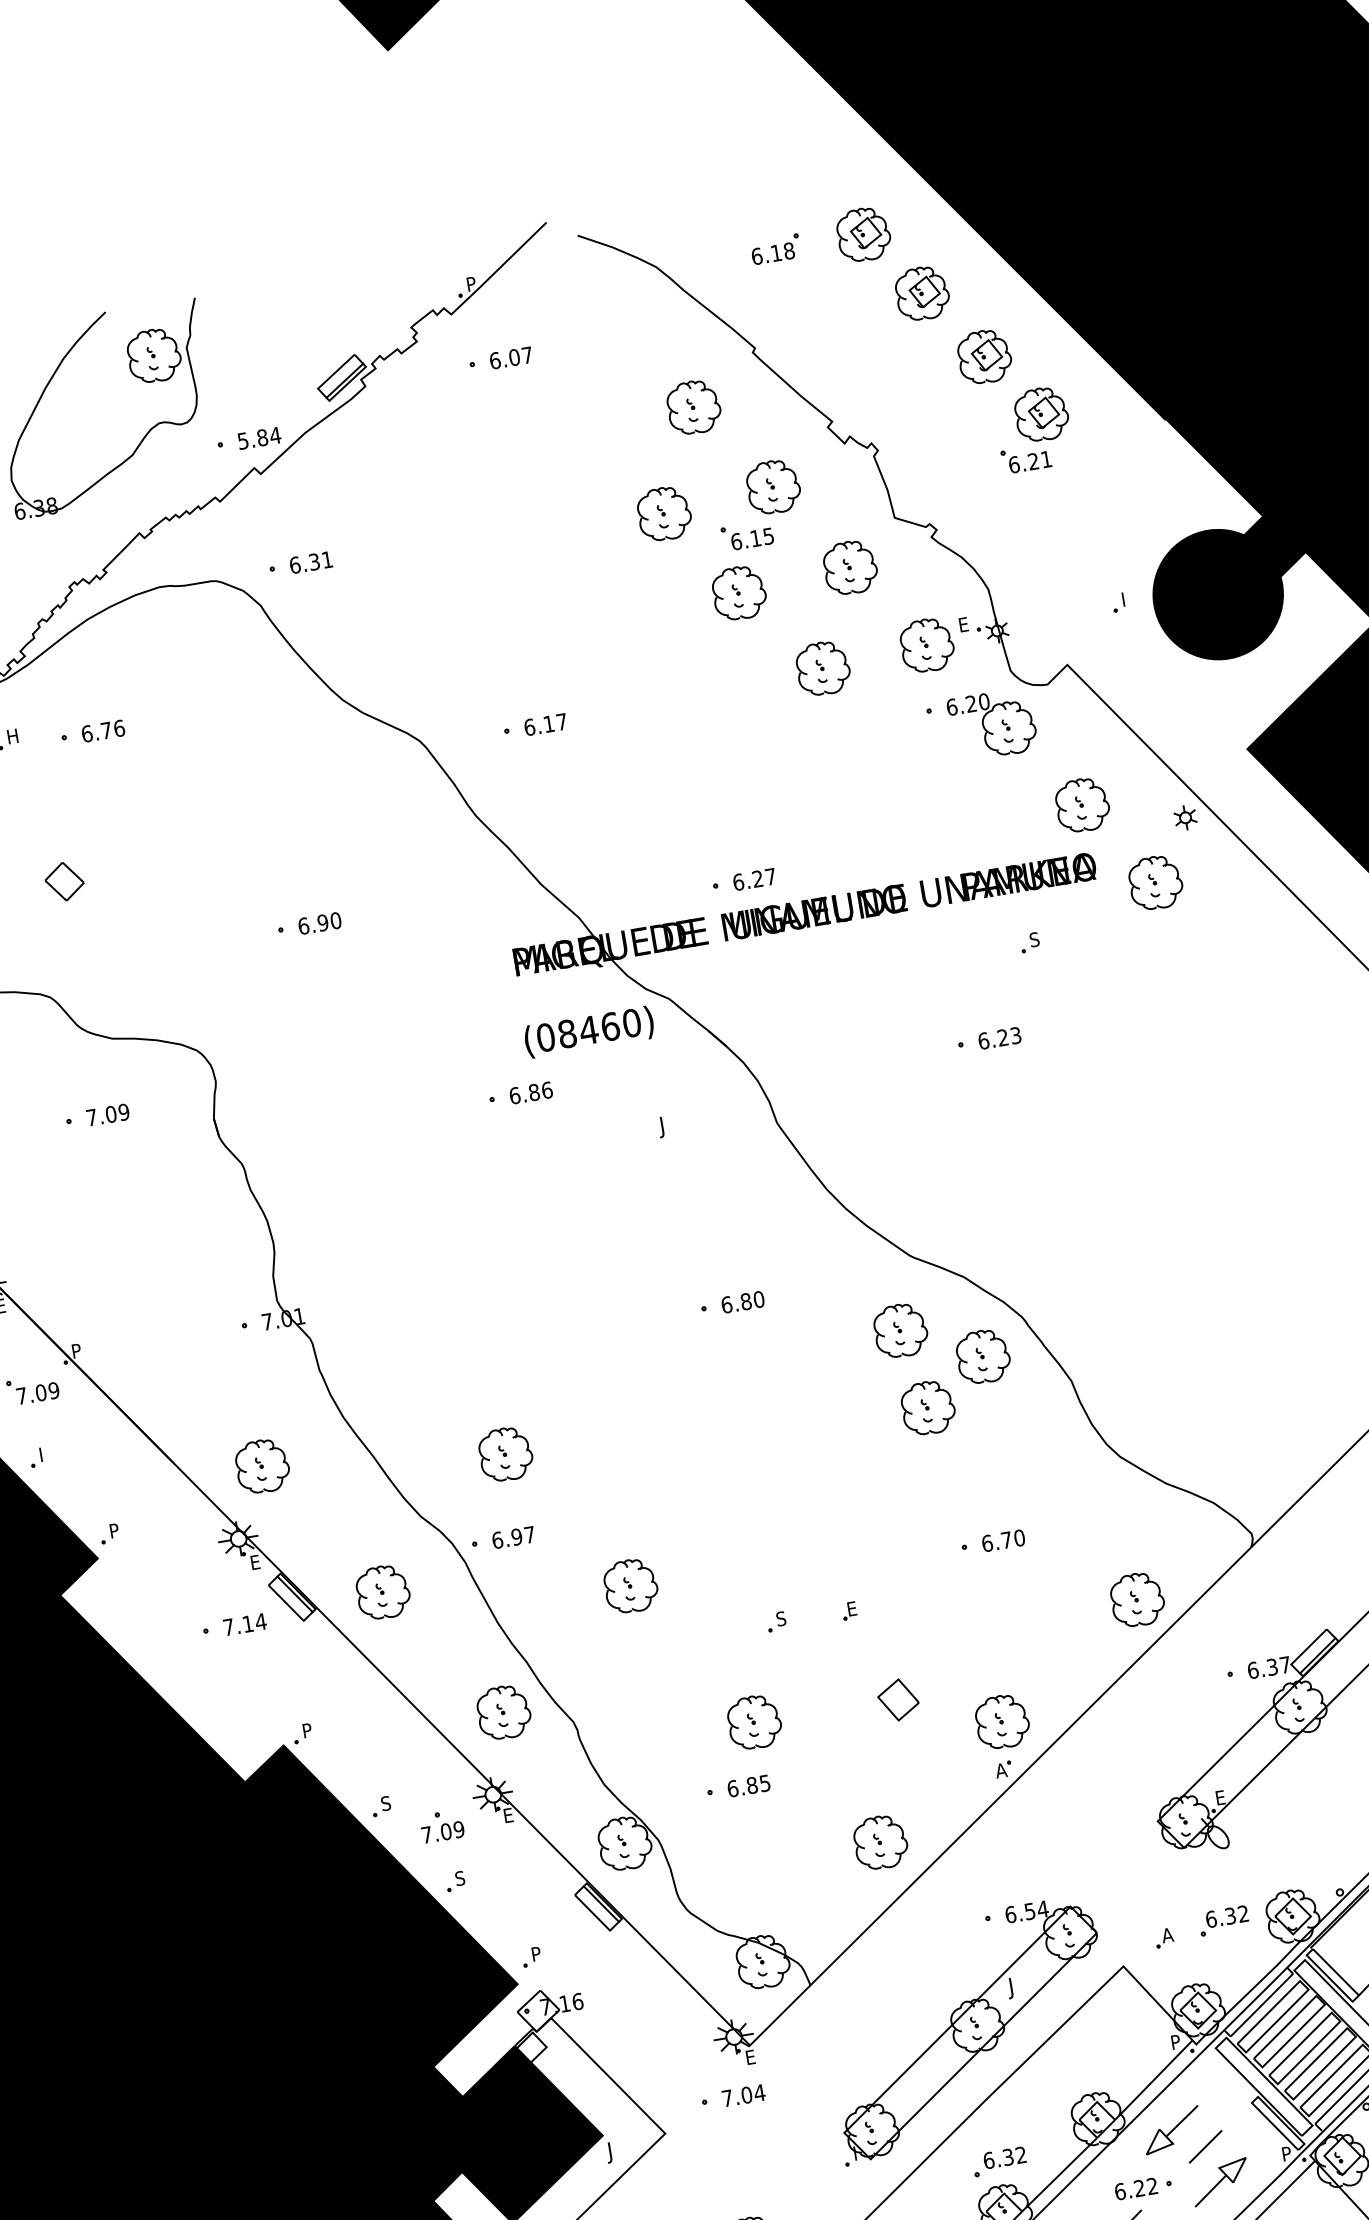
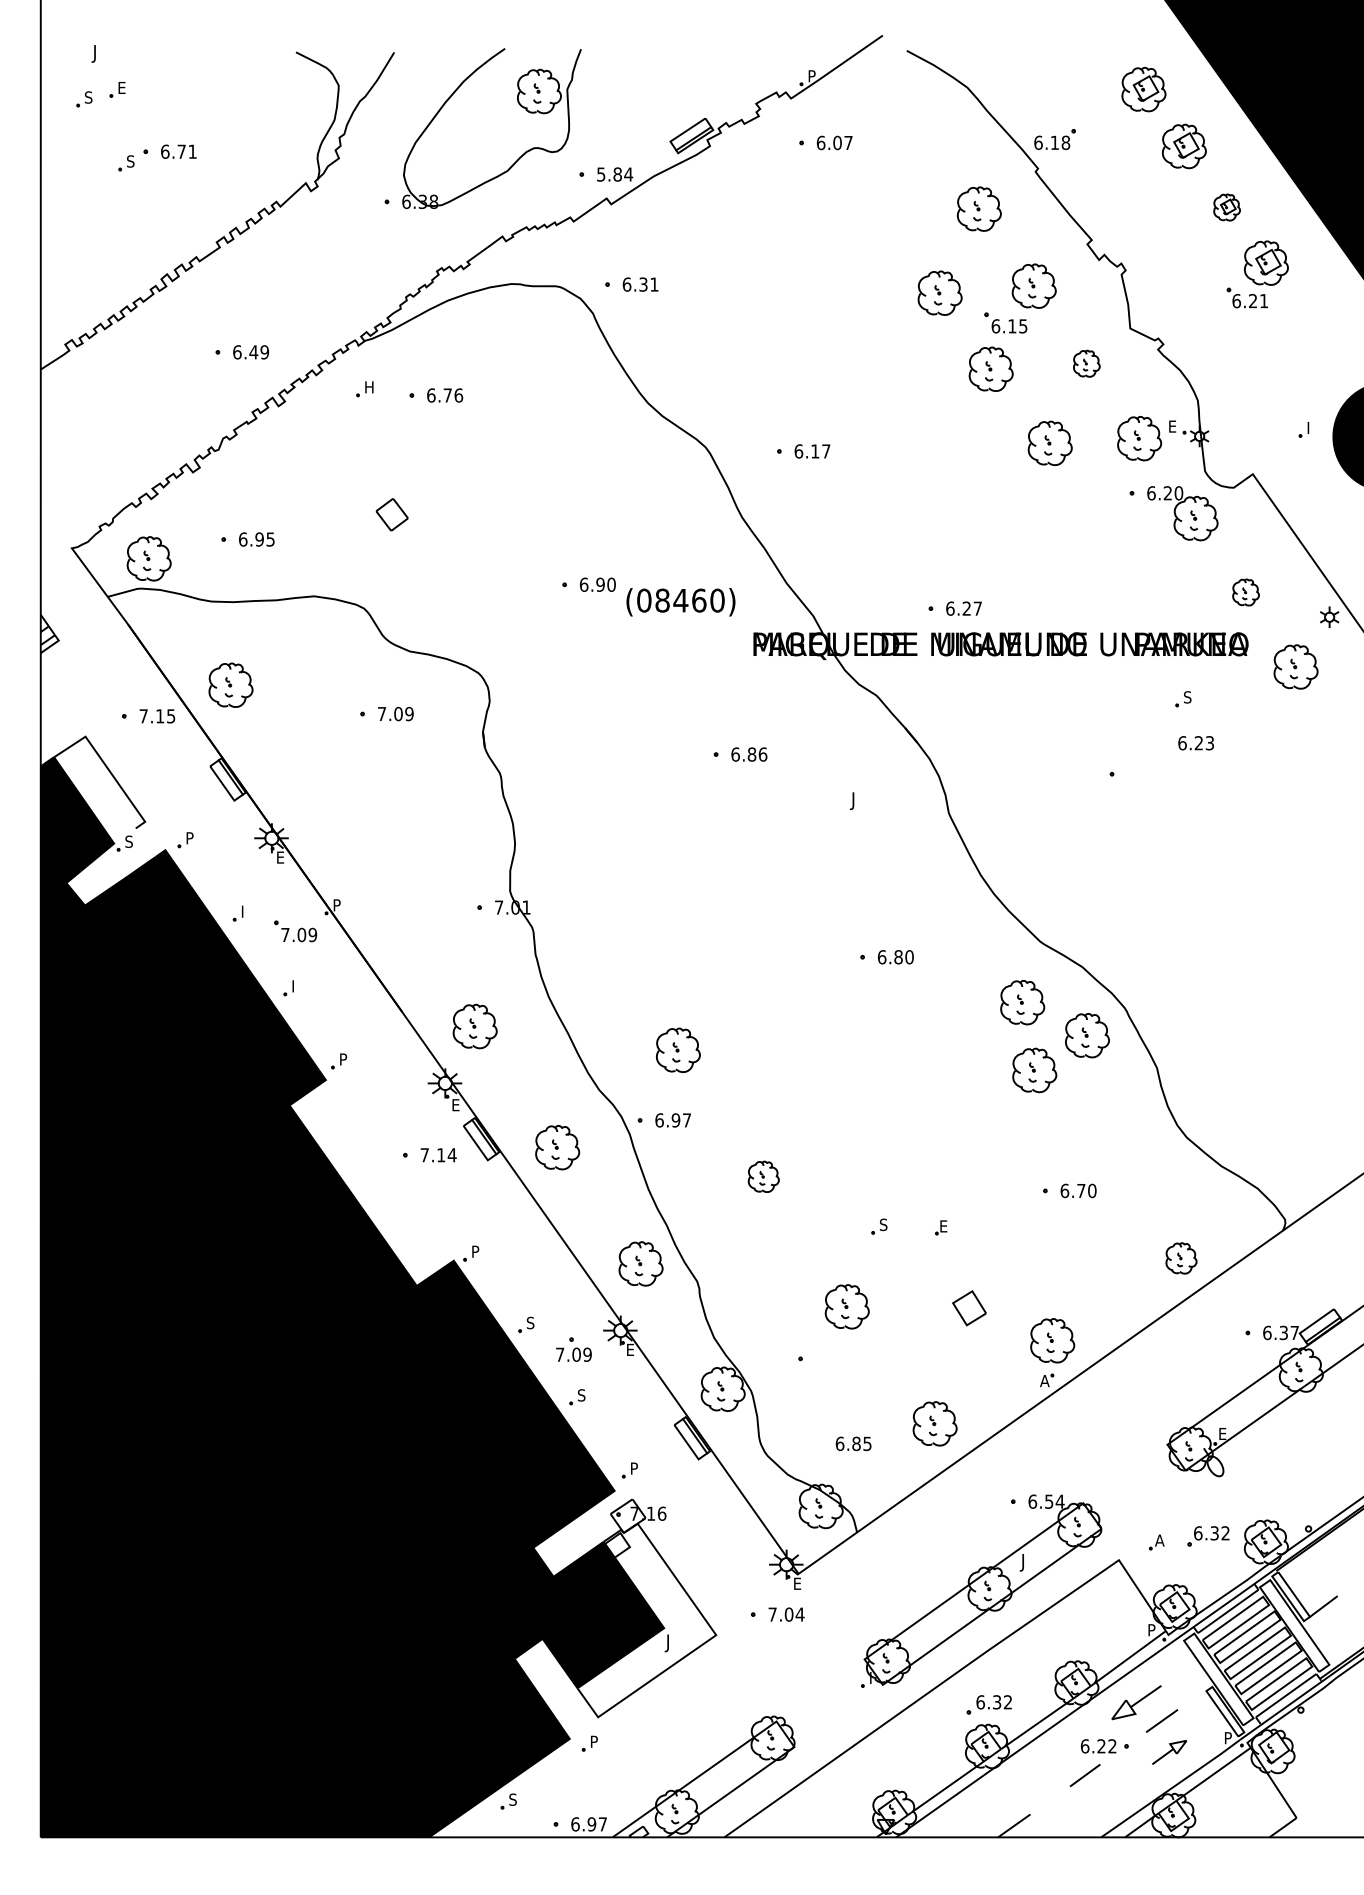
part: (775, 249) -> (1054, 139), moved
part: (983, 356) -> (1226, 207), size x0.6
part: (850, 567) -> (1086, 363), size x0.6
part: (1081, 805) -> (1245, 592), size x0.6
text: (588, 1032) -> (680, 602), moved
text: (999, 1038) -> (1195, 743), moved
part: (630, 1585) -> (763, 1176), size x0.7
part: (1137, 1599) -> (1181, 1258), size x0.7
text: (748, 1785) -> (853, 1443), moved
part: (1220, 2182) -> (1169, 1752), size x0.7

